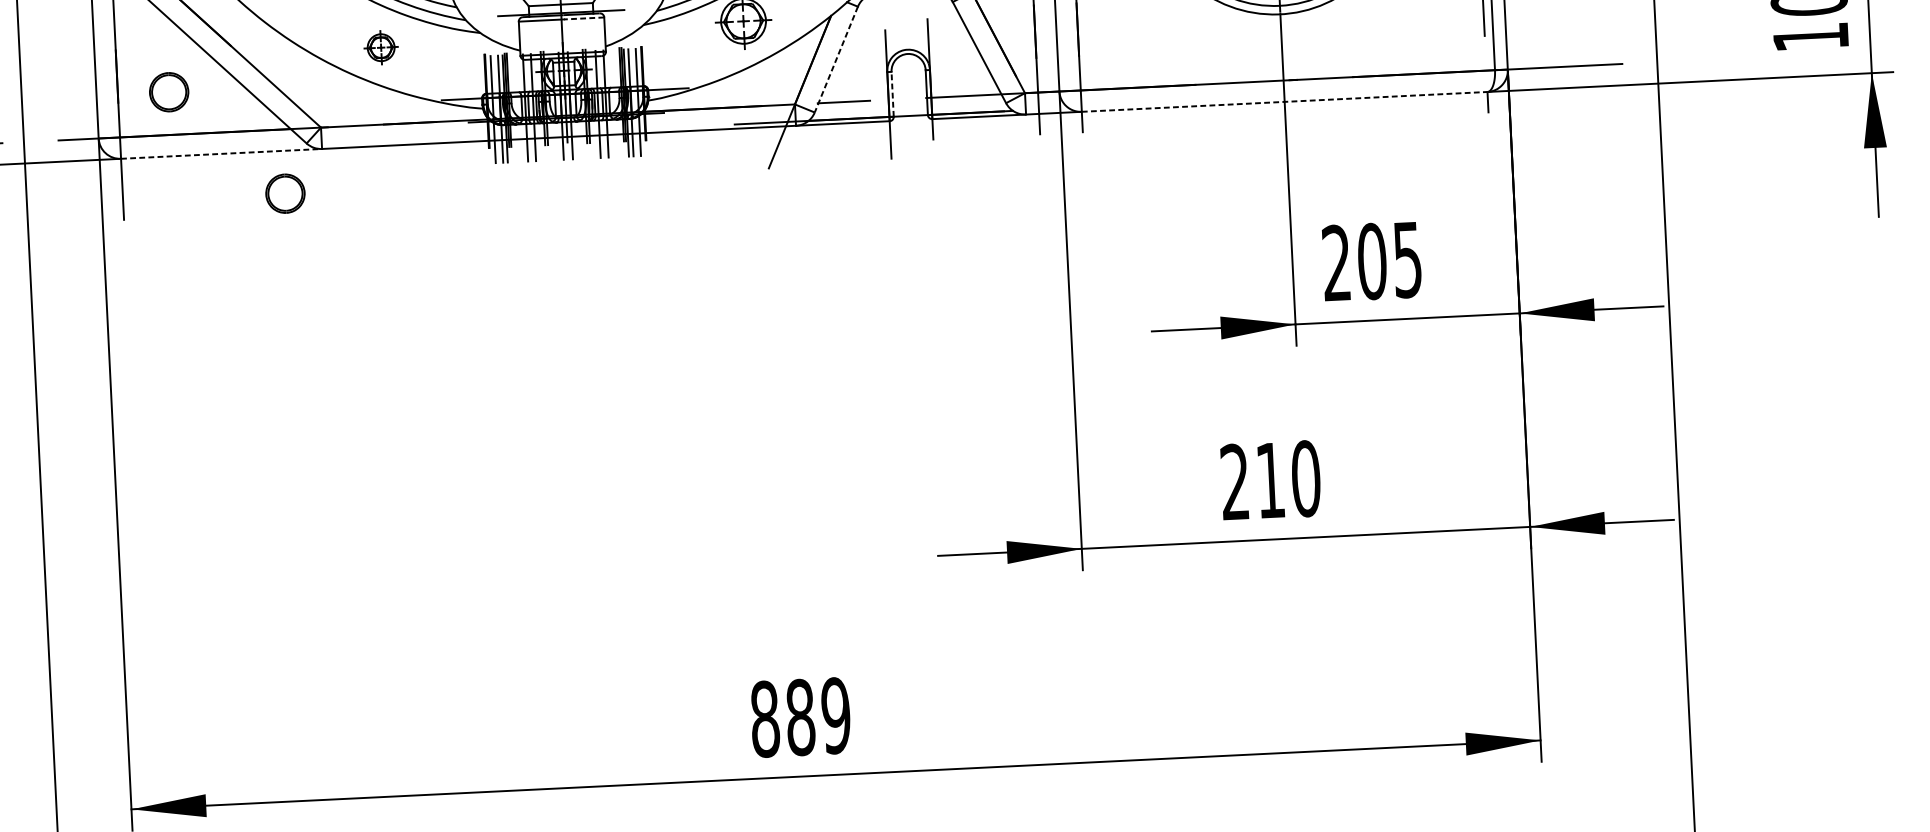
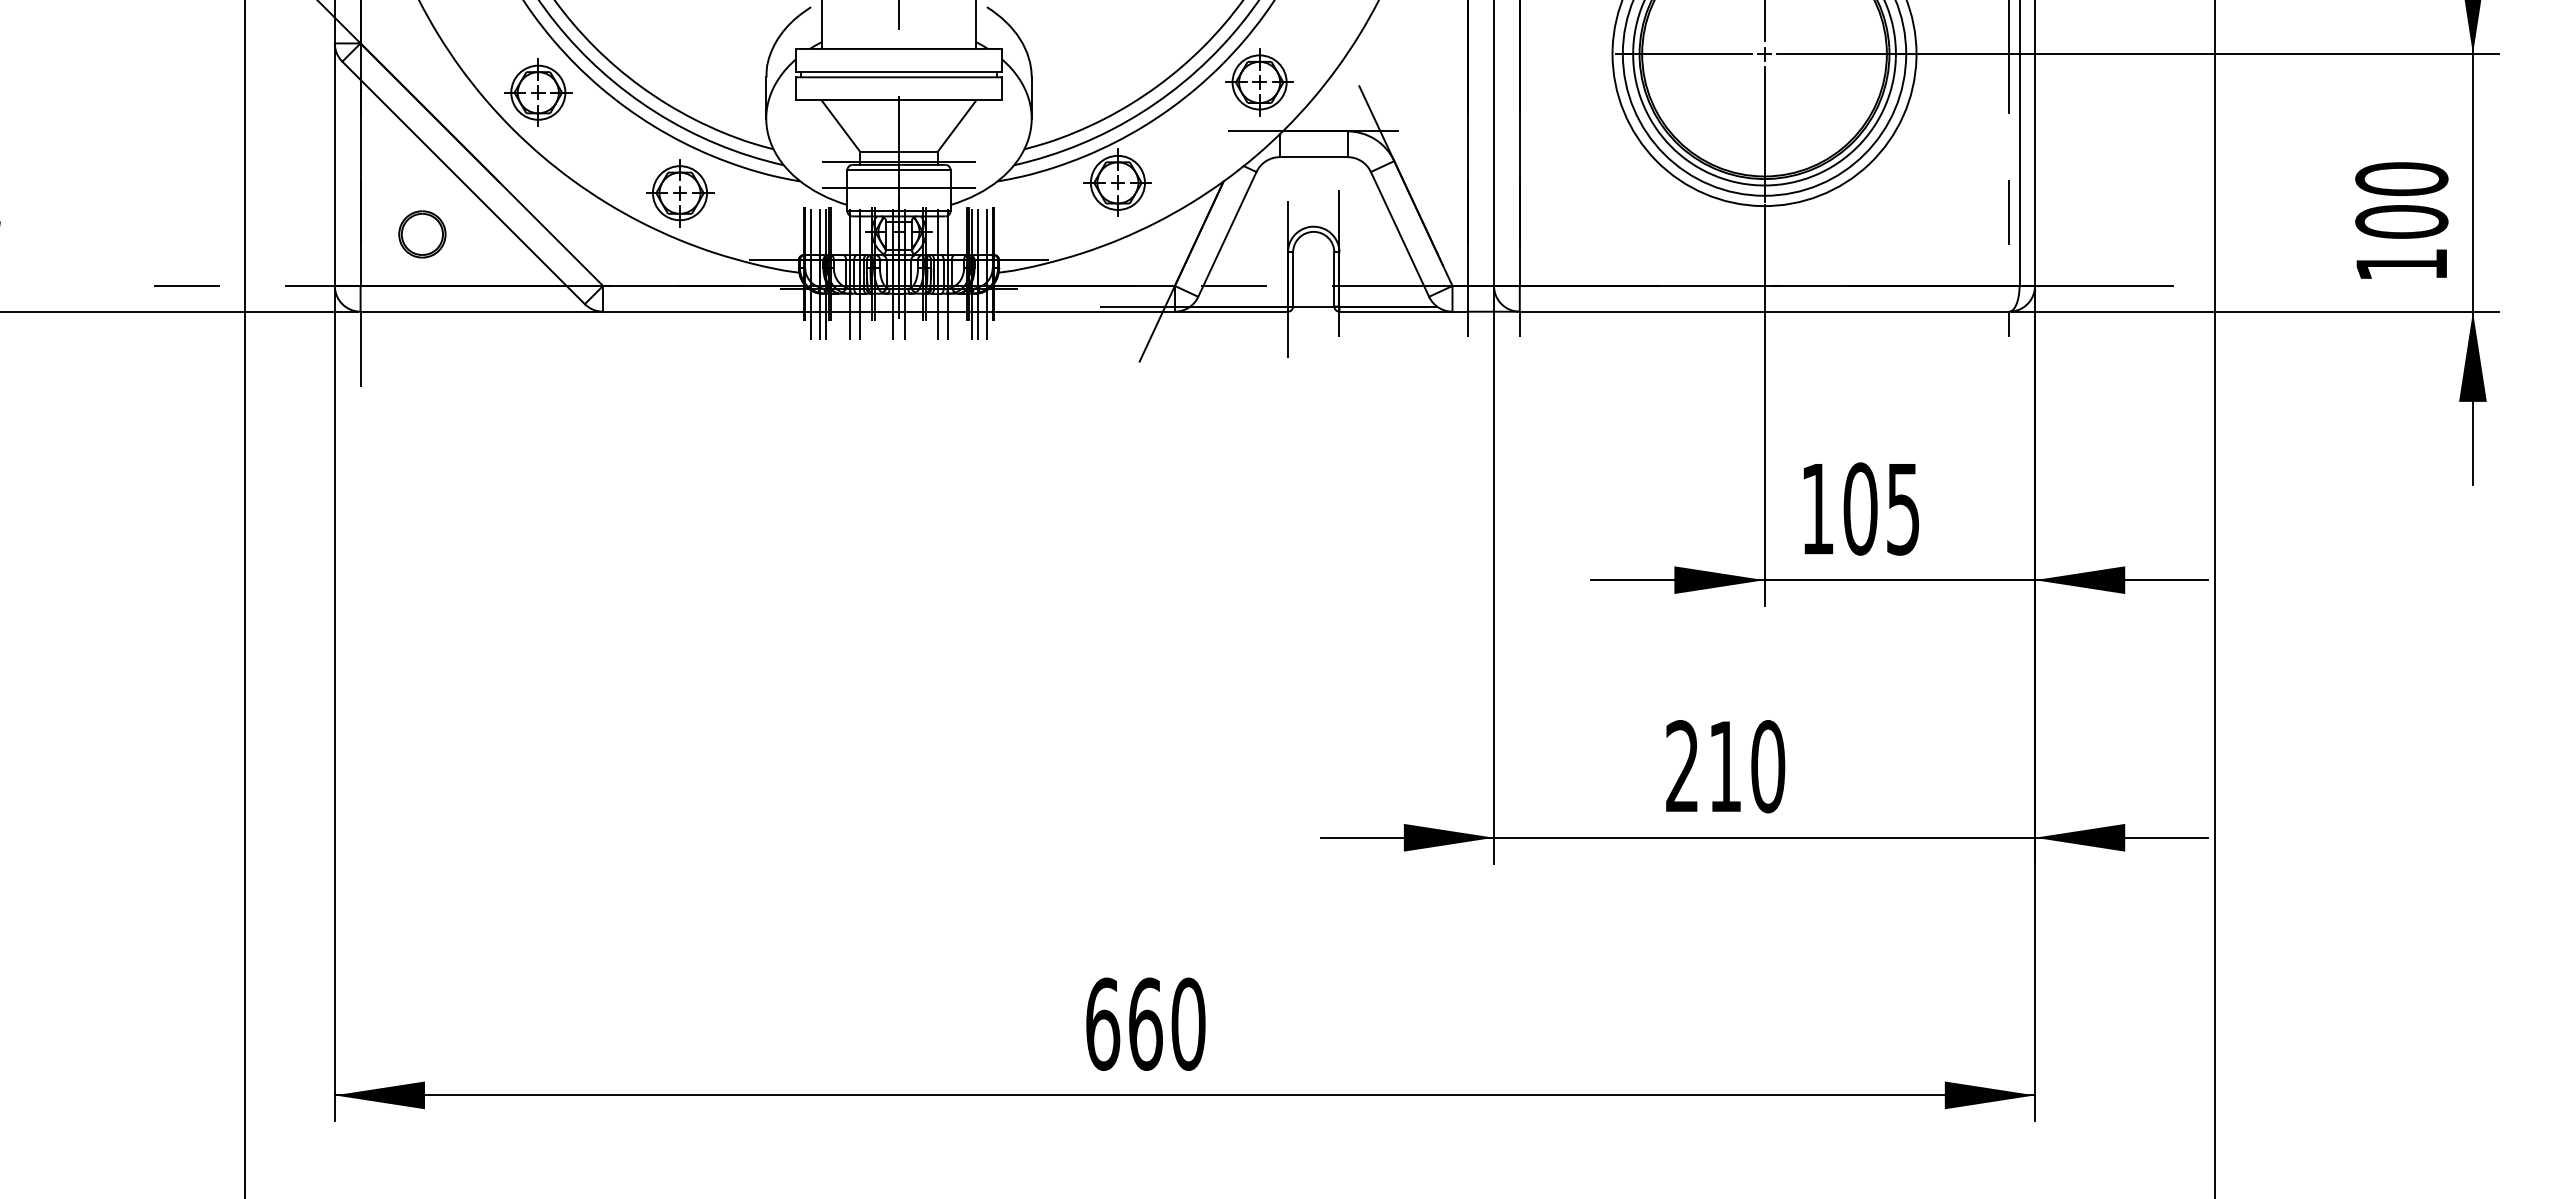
line: (583, 18) -> (925, 170), dashed -> solid
line: (561, 34) -> (898, 188), added
part: (381, 47) -> (680, 193), size x1.67
line: (836, 59) -> (1227, 234), dashed -> solid
line: (892, 94) -> (1293, 279), dashed -> solid
line: (1284, 101) -> (1764, 311), dashed -> solid
line: (222, 153) -> (482, 311), dashed -> solid
part: (285, 193) -> (556, 363), removed
text: (1336, 262) -> (1817, 508), 205 -> 105
text: (800, 716) -> (1145, 1023), 889 -> 660

